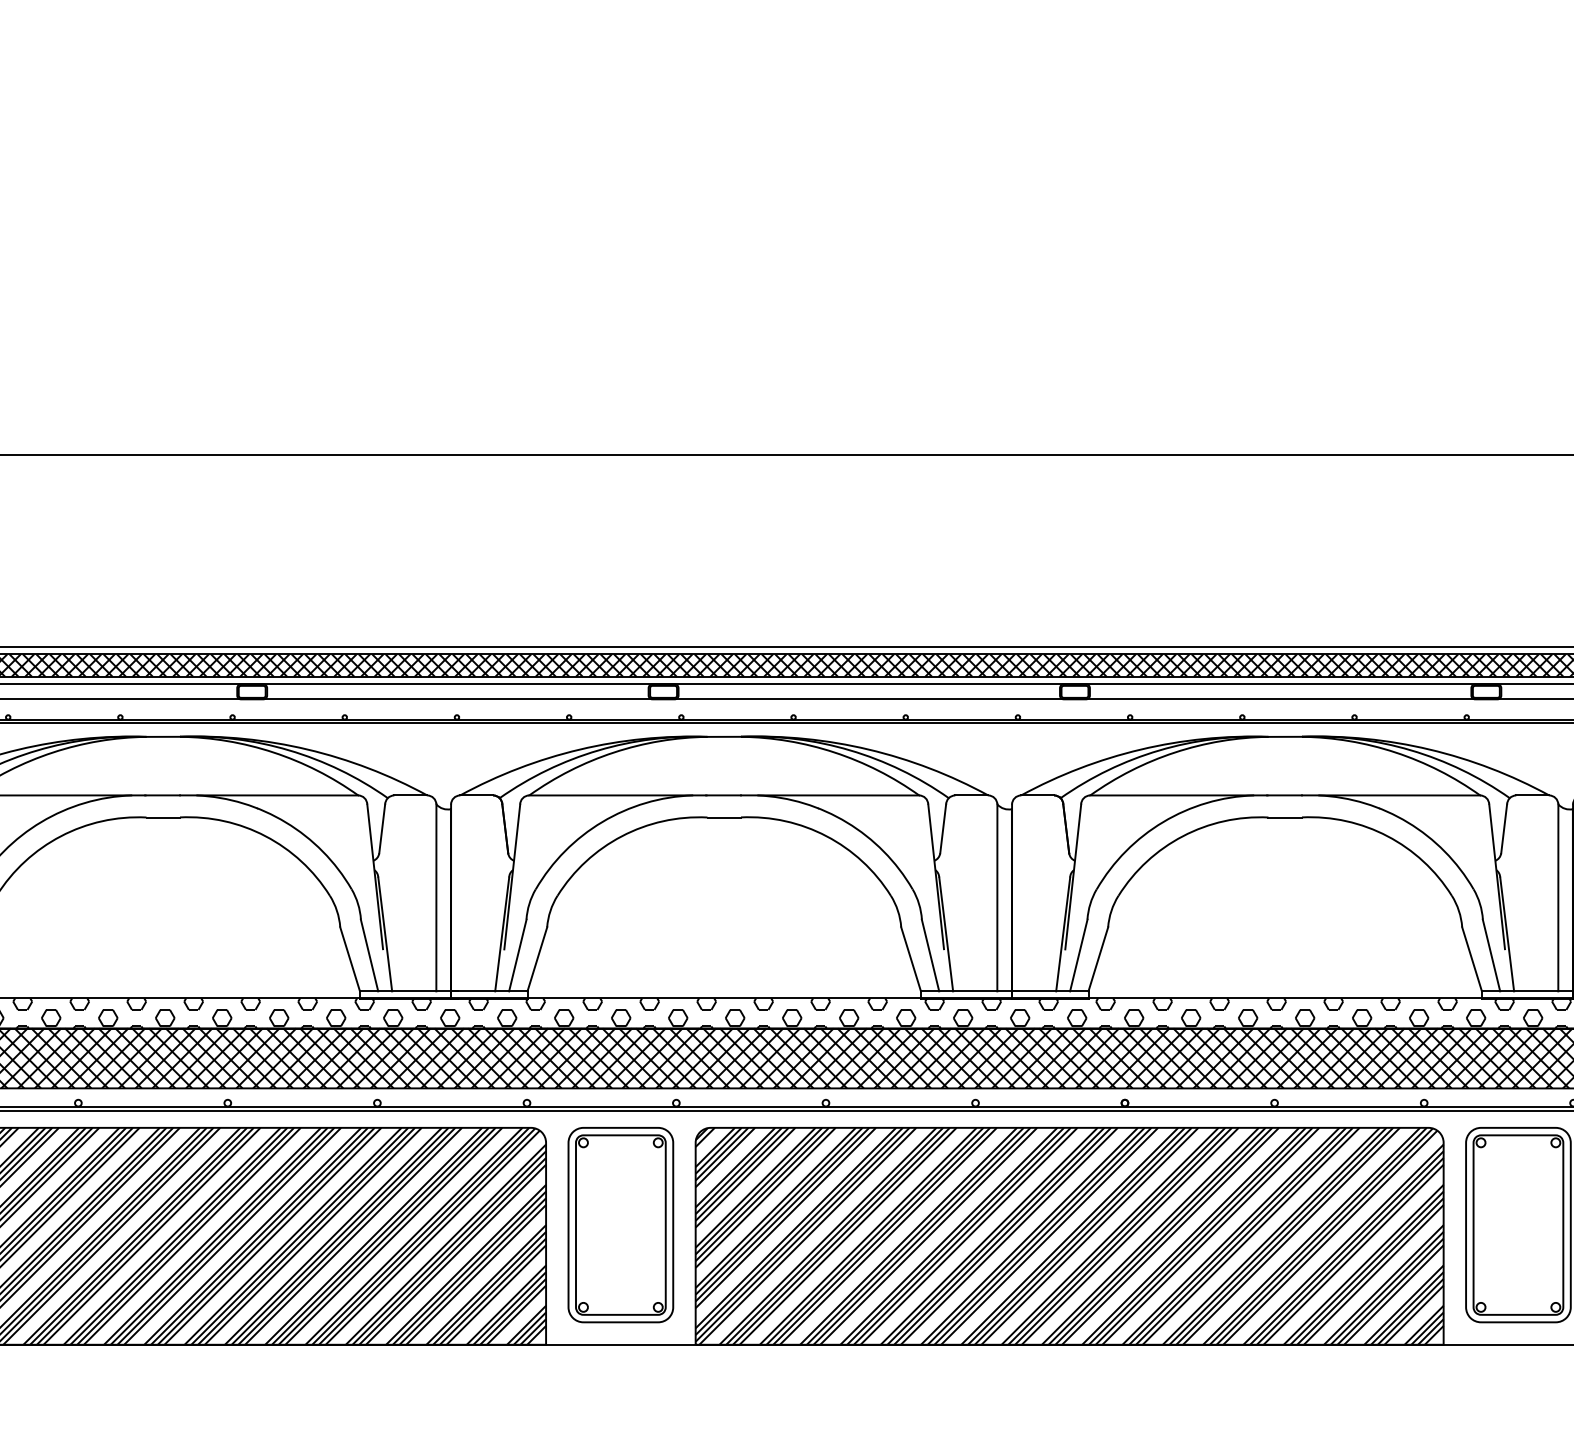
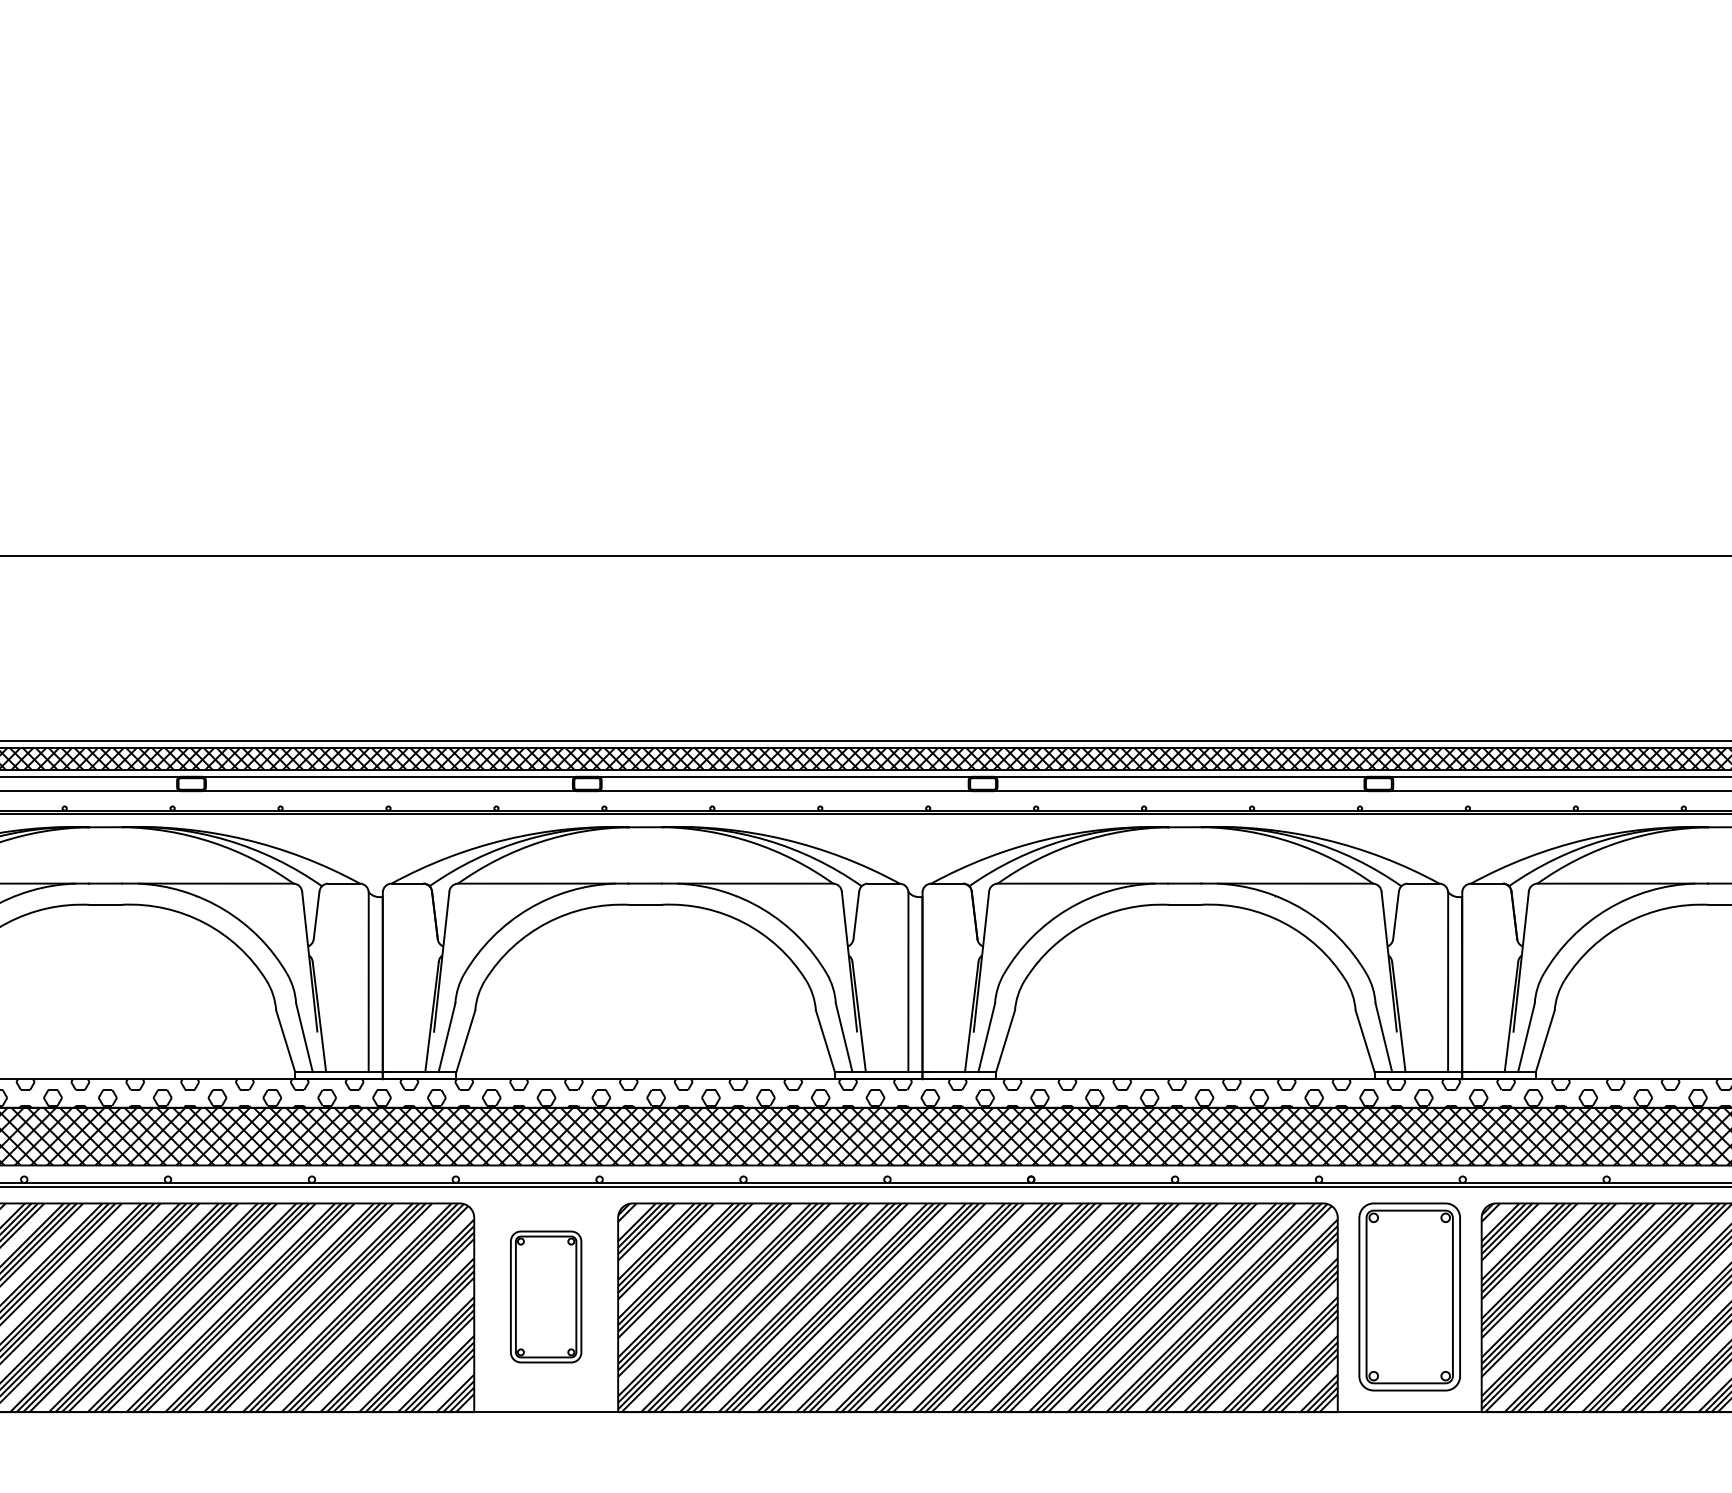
part: (620, 1224) -> (545, 1296), size x0.7

